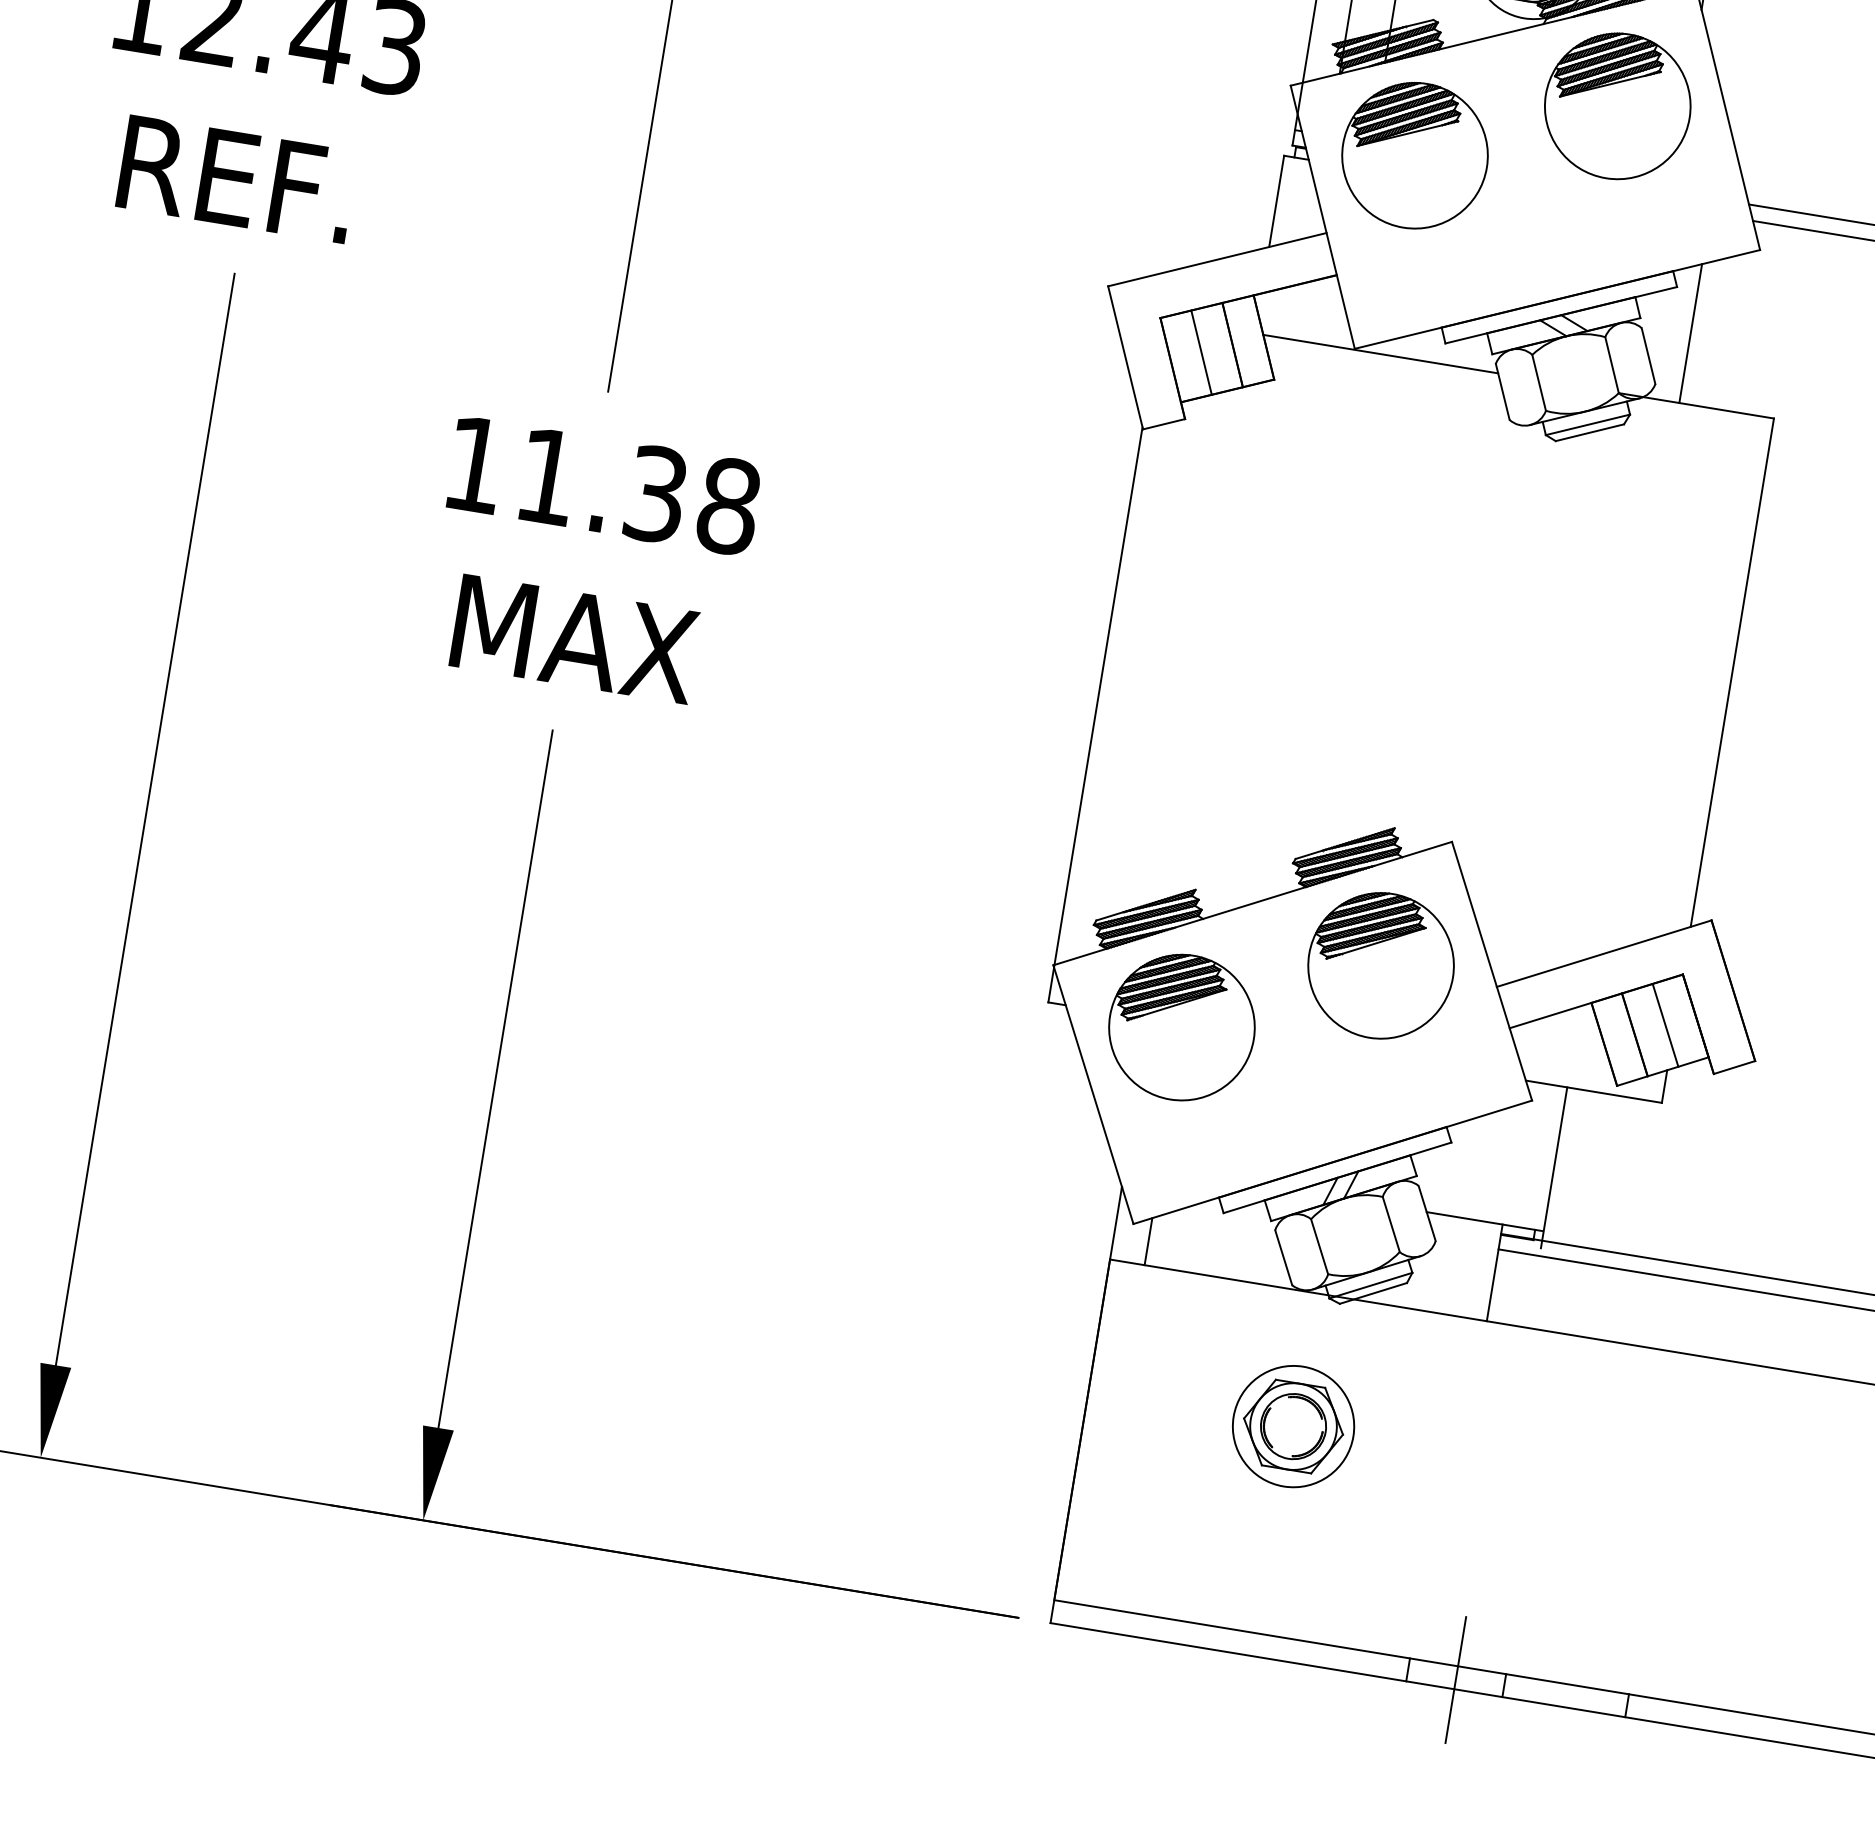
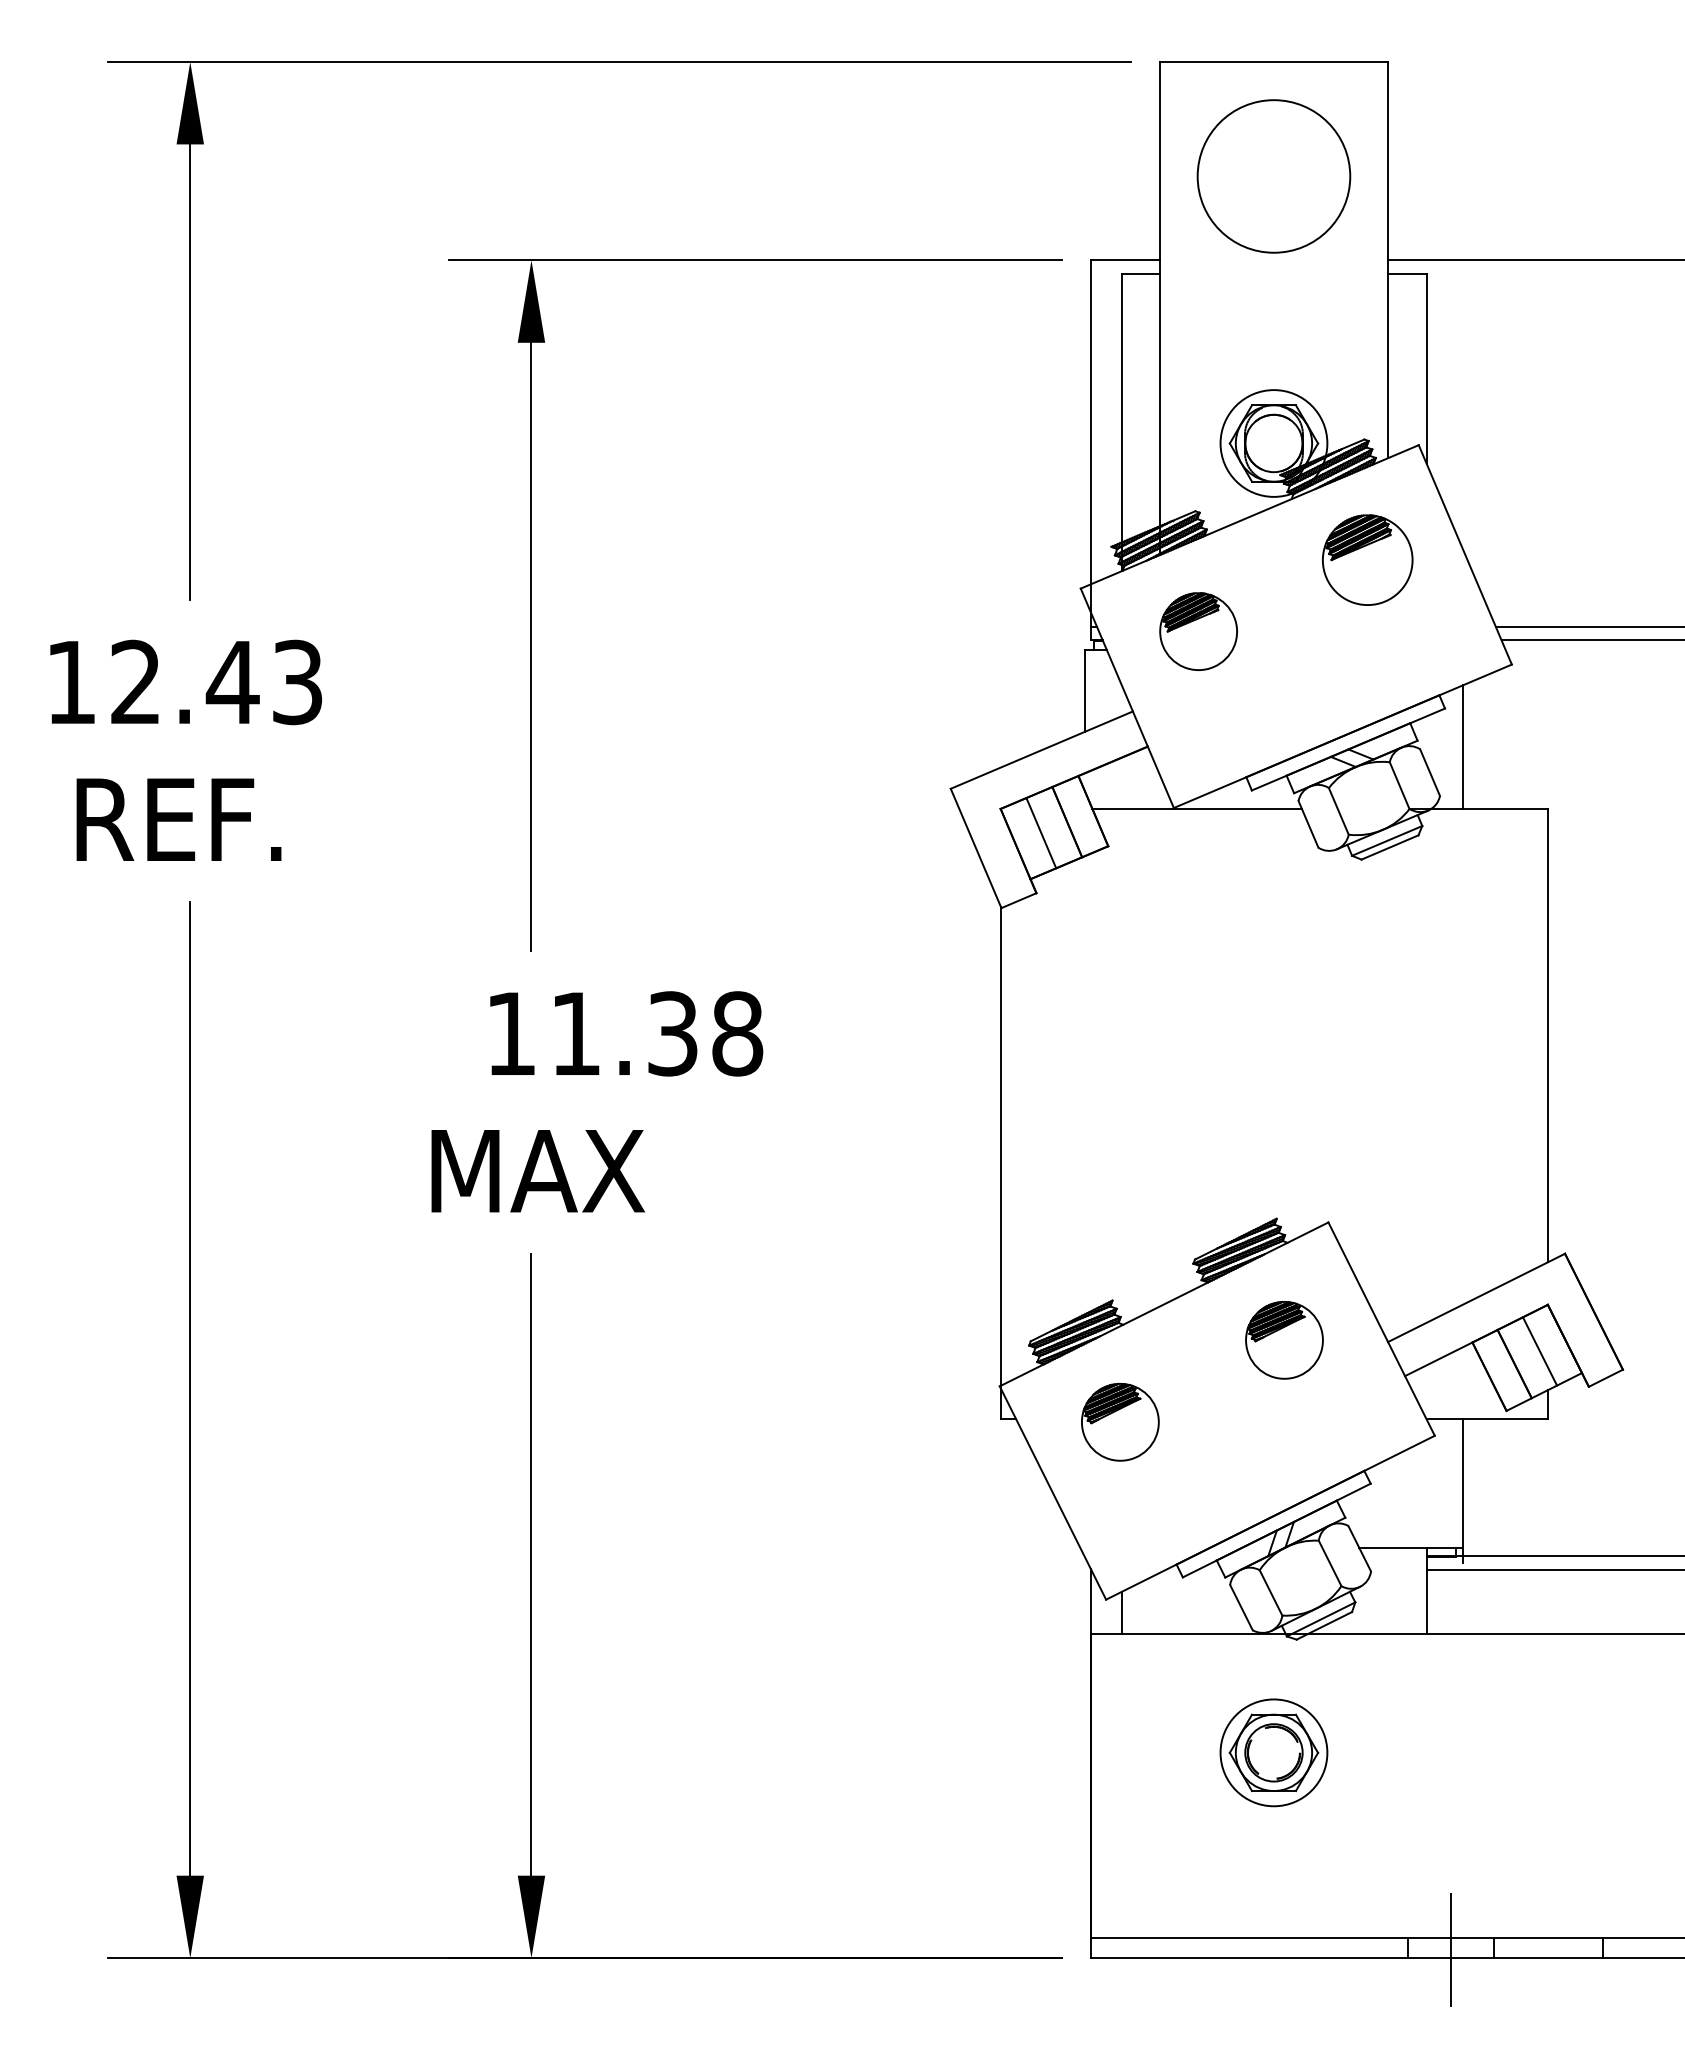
part: (1617, 106) -> (1367, 560), size x0.7
part: (1414, 155) -> (1198, 631), size x0.6
text: (604, 485) -> (626, 1033), moved
part: (1381, 966) -> (1284, 1340), size x0.6
part: (1182, 1027) -> (1120, 1422), size x0.6

